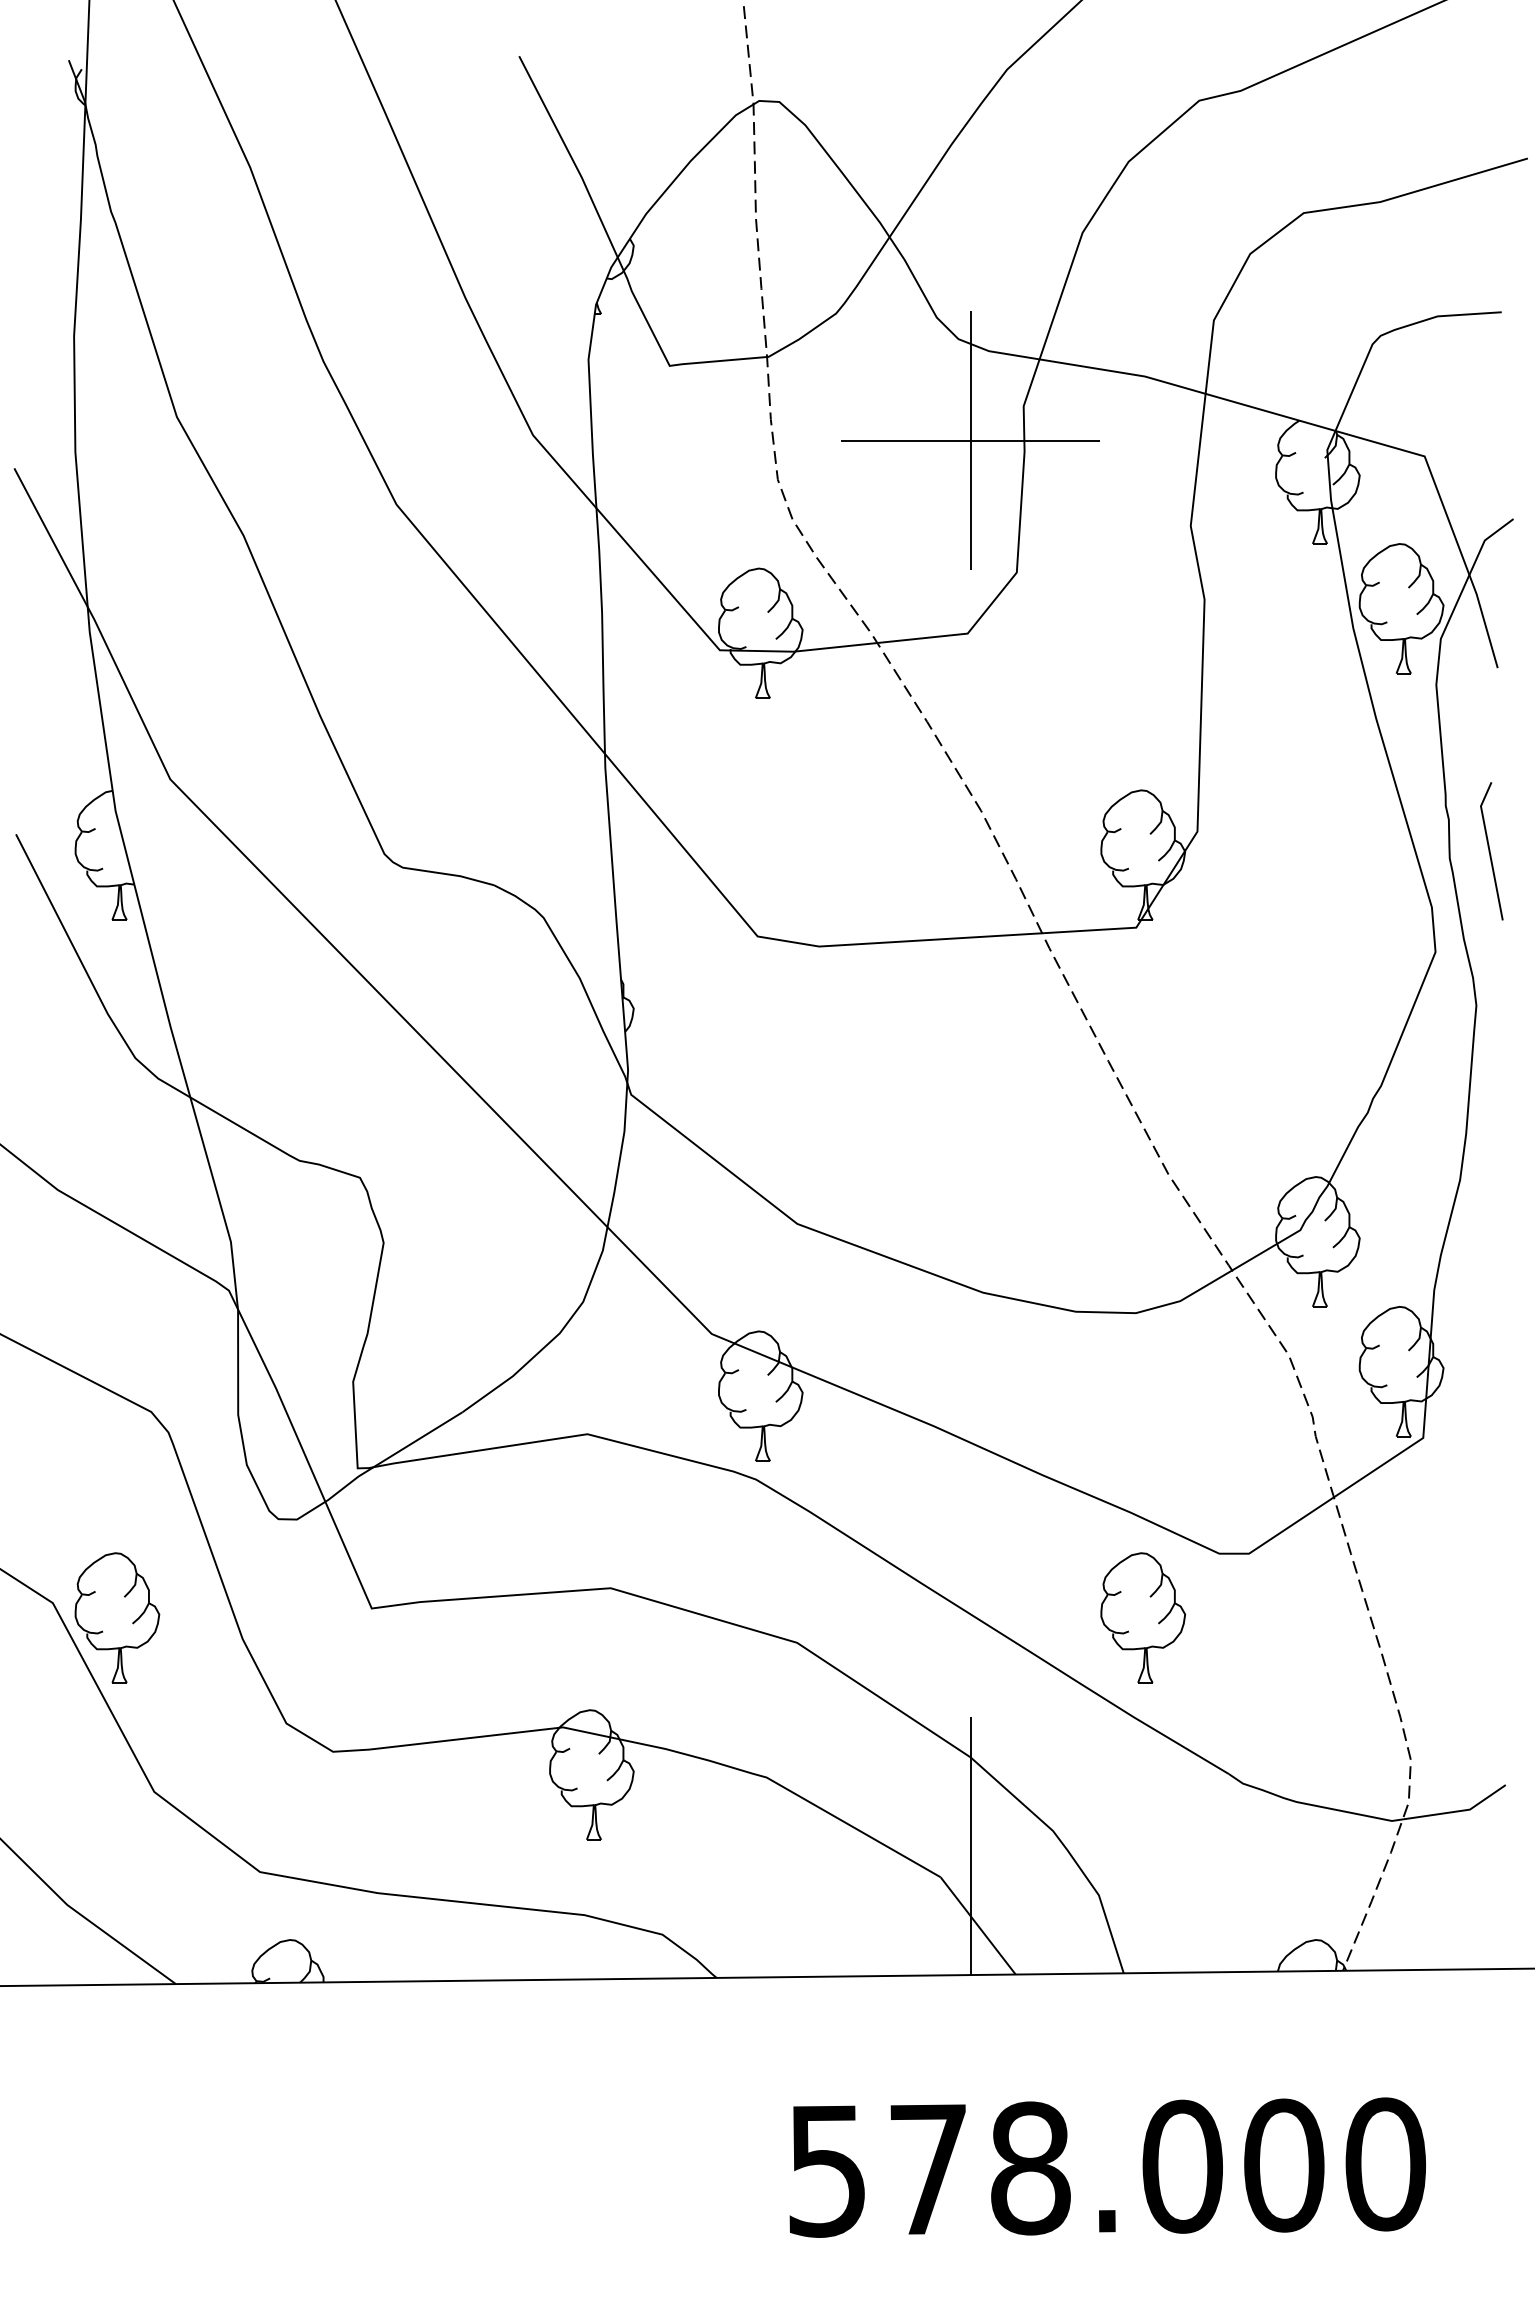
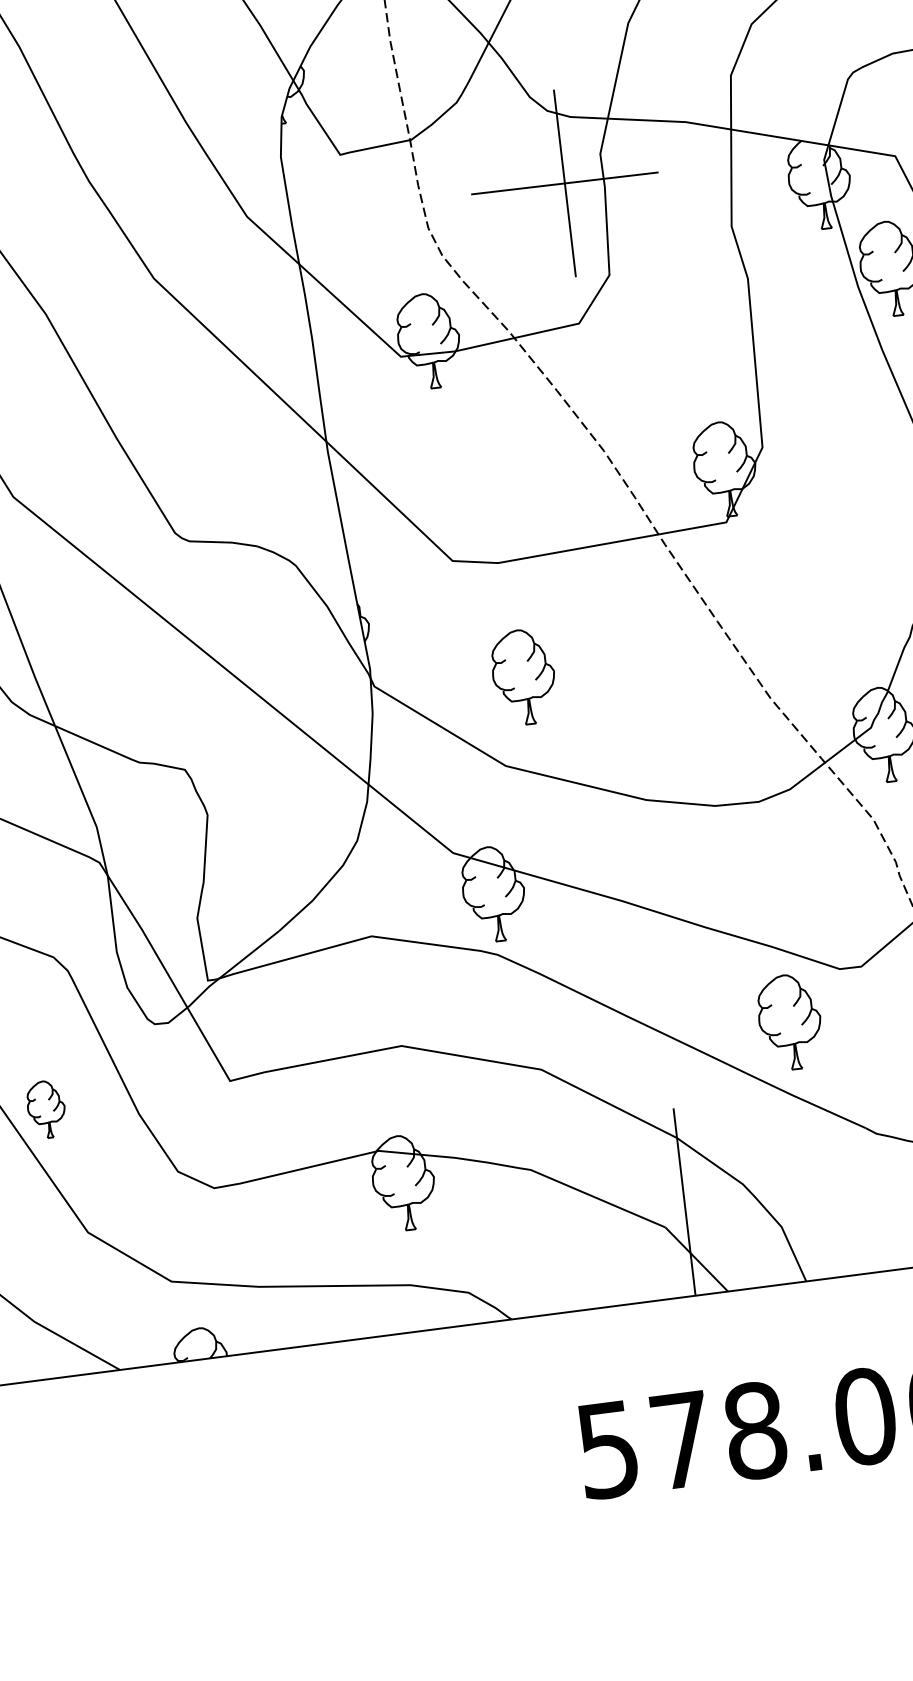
part: (836, 1105) -> (524, 676), added
part: (117, 1617) -> (46, 1109), size x0.6

